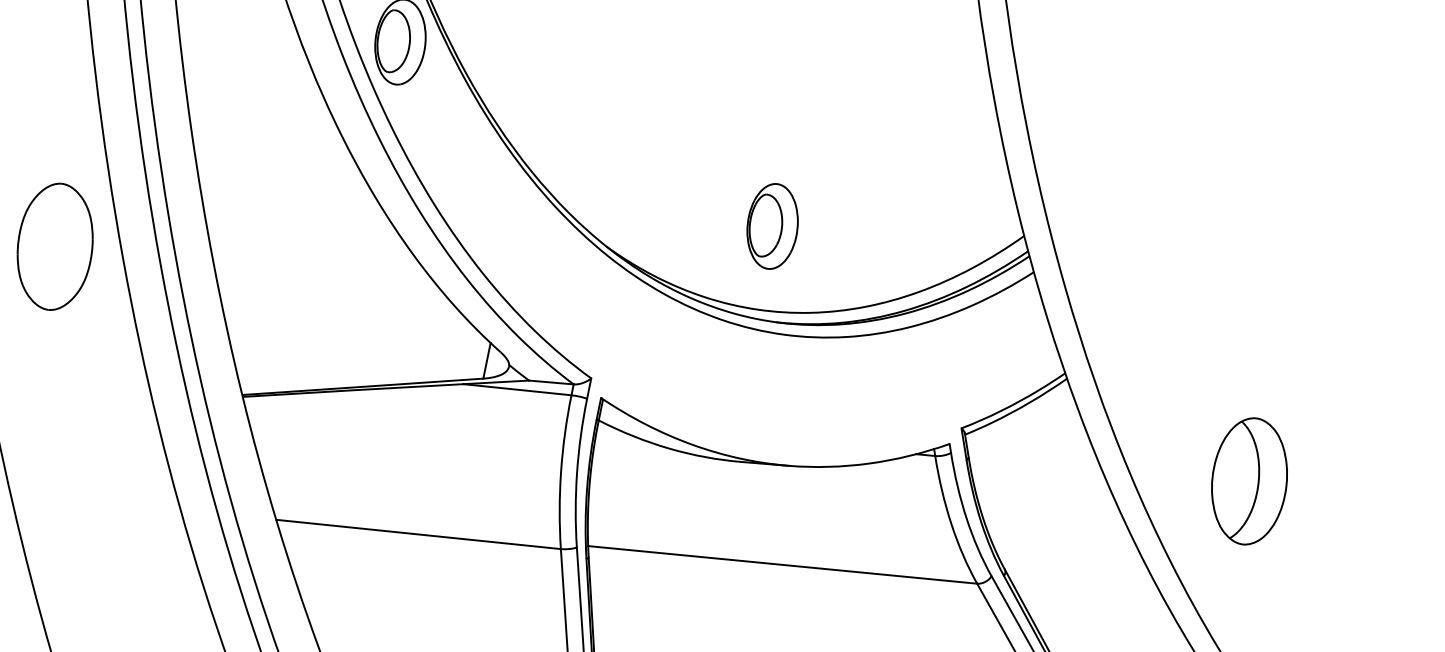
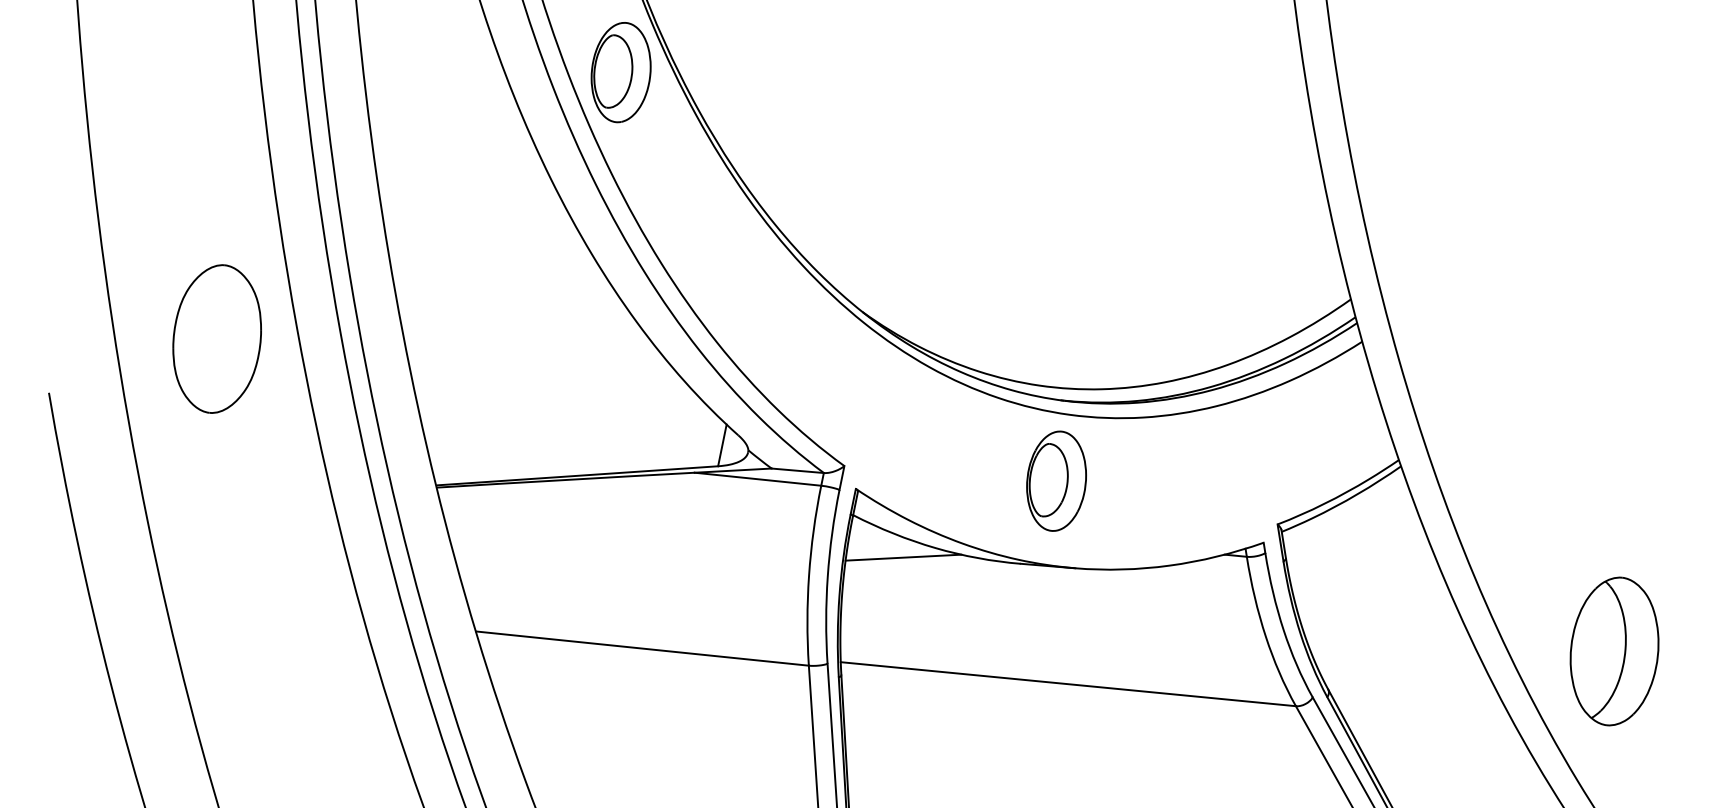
part: (772, 225) -> (1056, 480), moved
part: (54, 246) -> (216, 338), moved
line: (641, 456) -> (903, 557), added
part: (1249, 481) -> (1614, 651), moved

